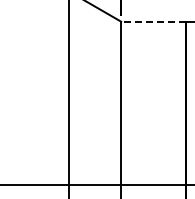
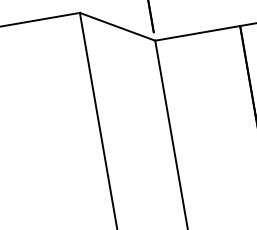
line: (152, 21) -> (196, 33), dashed -> solid

